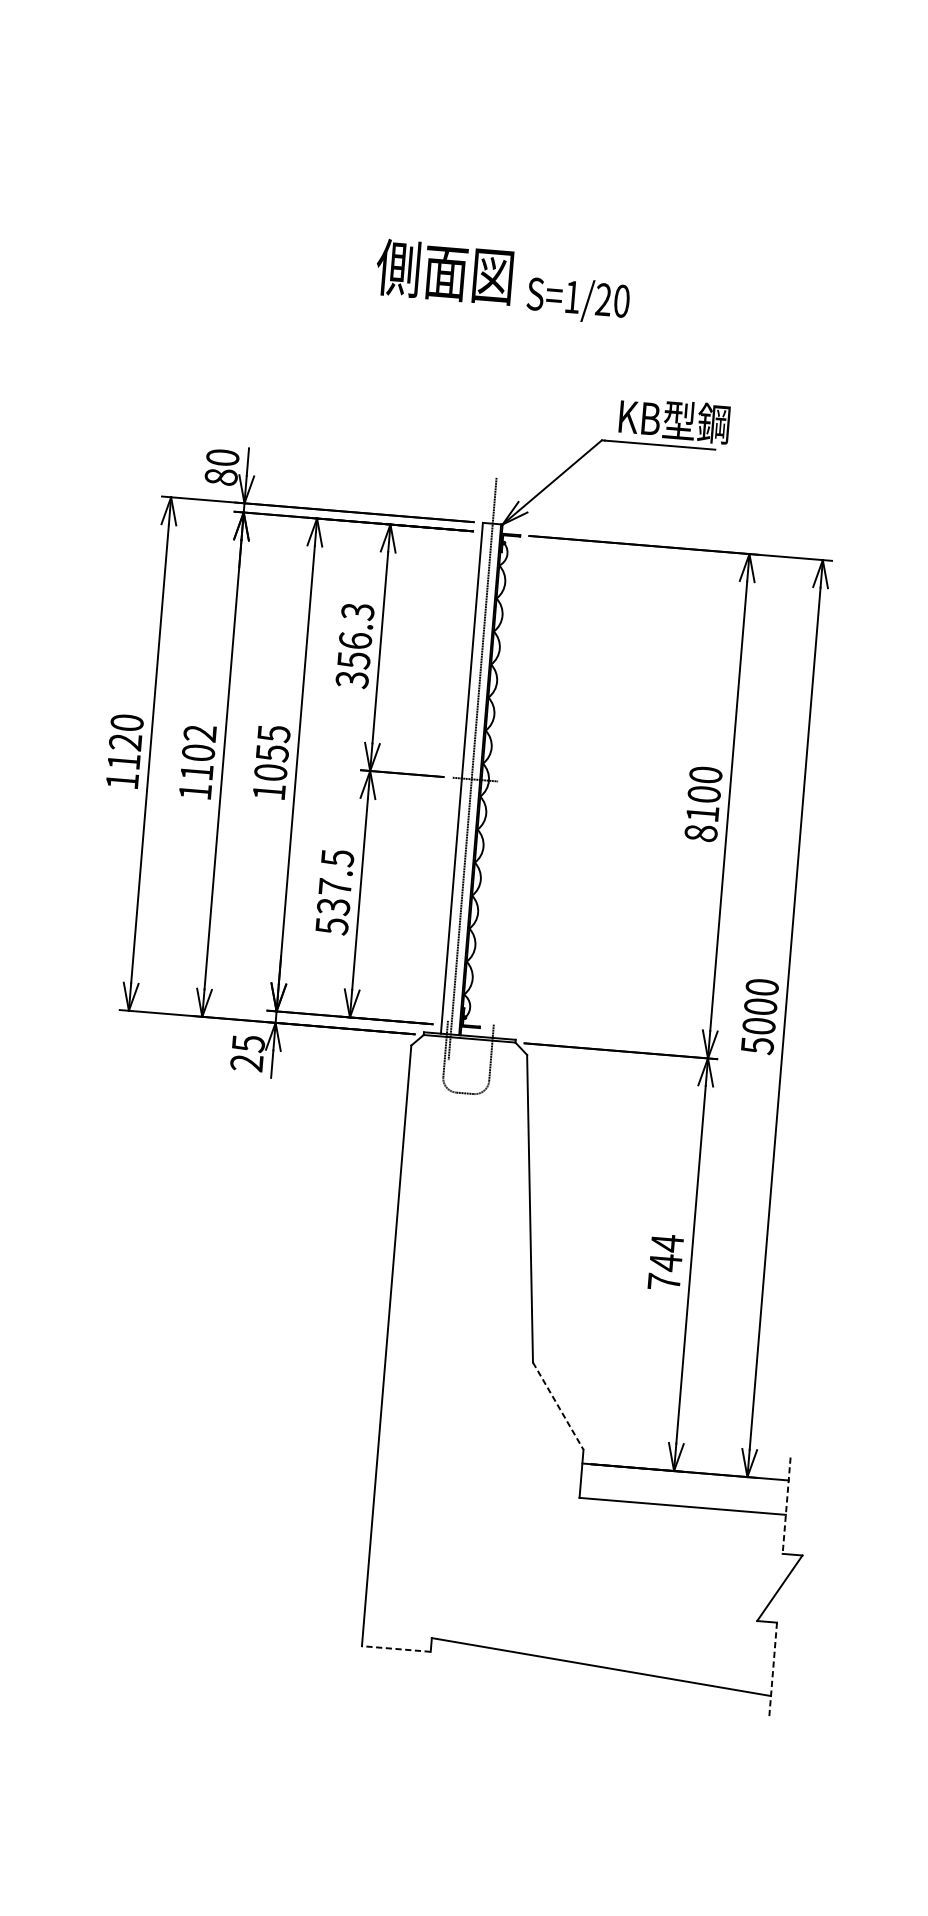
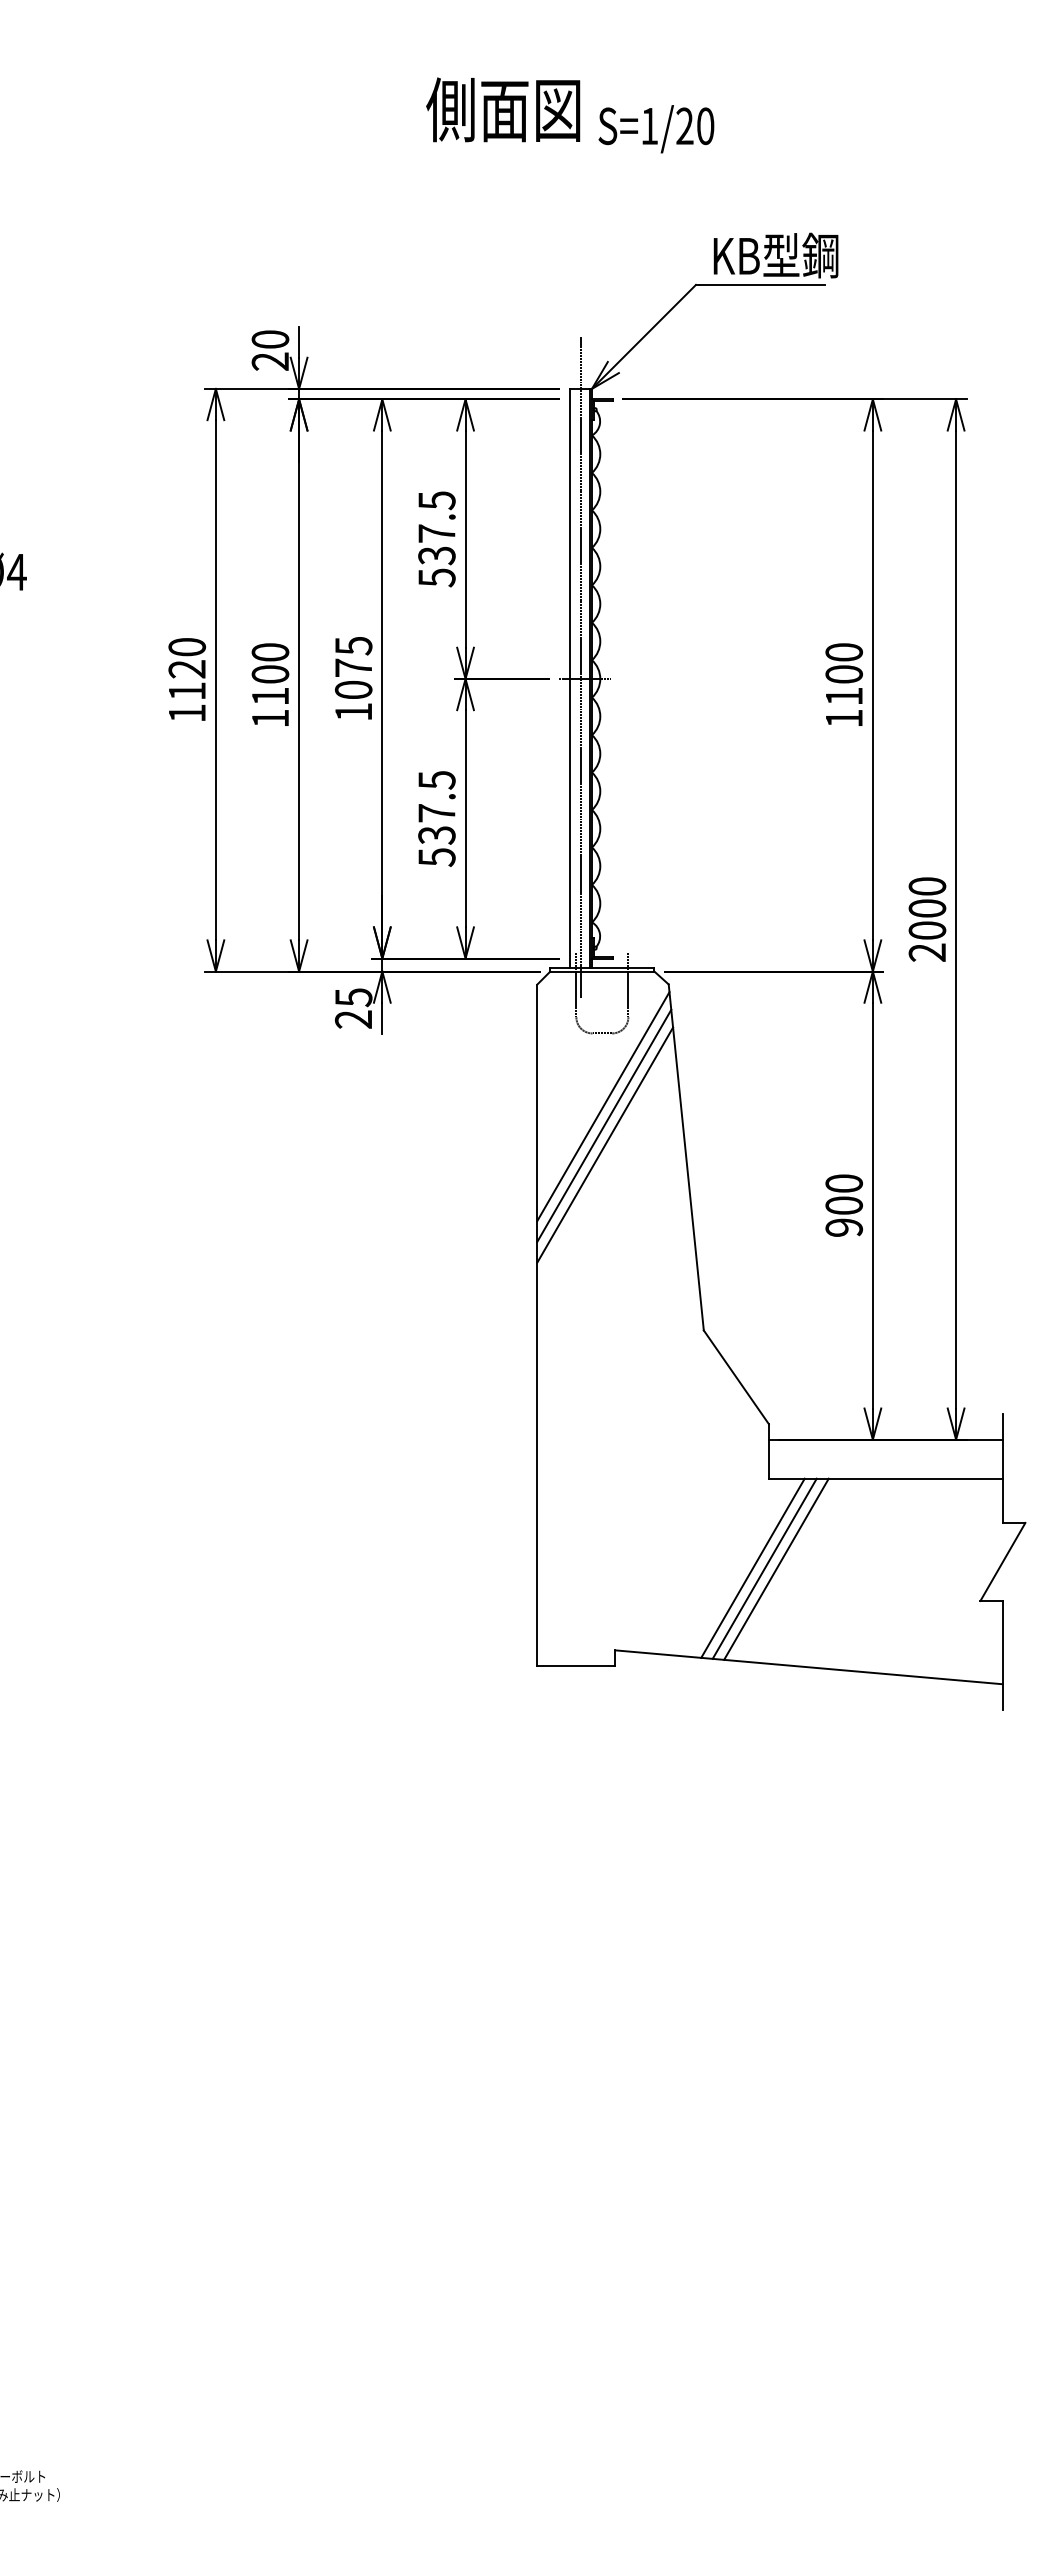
text: (221, 477) -> (270, 361), 80 -> 20
text: (354, 645) -> (436, 539), 356.3 -> 537.5
text: (200, 733) -> (270, 652), 1102 -> 1100
text: (272, 752) -> (353, 667), 1055 -> 1075
text: (701, 833) -> (844, 718), 8100 -> 1100
text: (757, 1045) -> (927, 952), 5000 -> 2000
line: (460, 1157) -> (603, 1106), added
line: (460, 1174) -> (604, 1125), added
line: (459, 1191) -> (605, 1144), added
text: (666, 1261) -> (844, 1204), 744 -> 900
line: (558, 1406) -> (736, 1377), dashed -> solid
line: (786, 1505) -> (1002, 1468), dashed -> solid
line: (558, 1574) -> (752, 1567), added
line: (569, 1576) -> (764, 1568), added
line: (579, 1577) -> (776, 1568), added
line: (395, 1648) -> (575, 1665), dashed -> solid
line: (772, 1670) -> (1002, 1655), dashed -> solid

